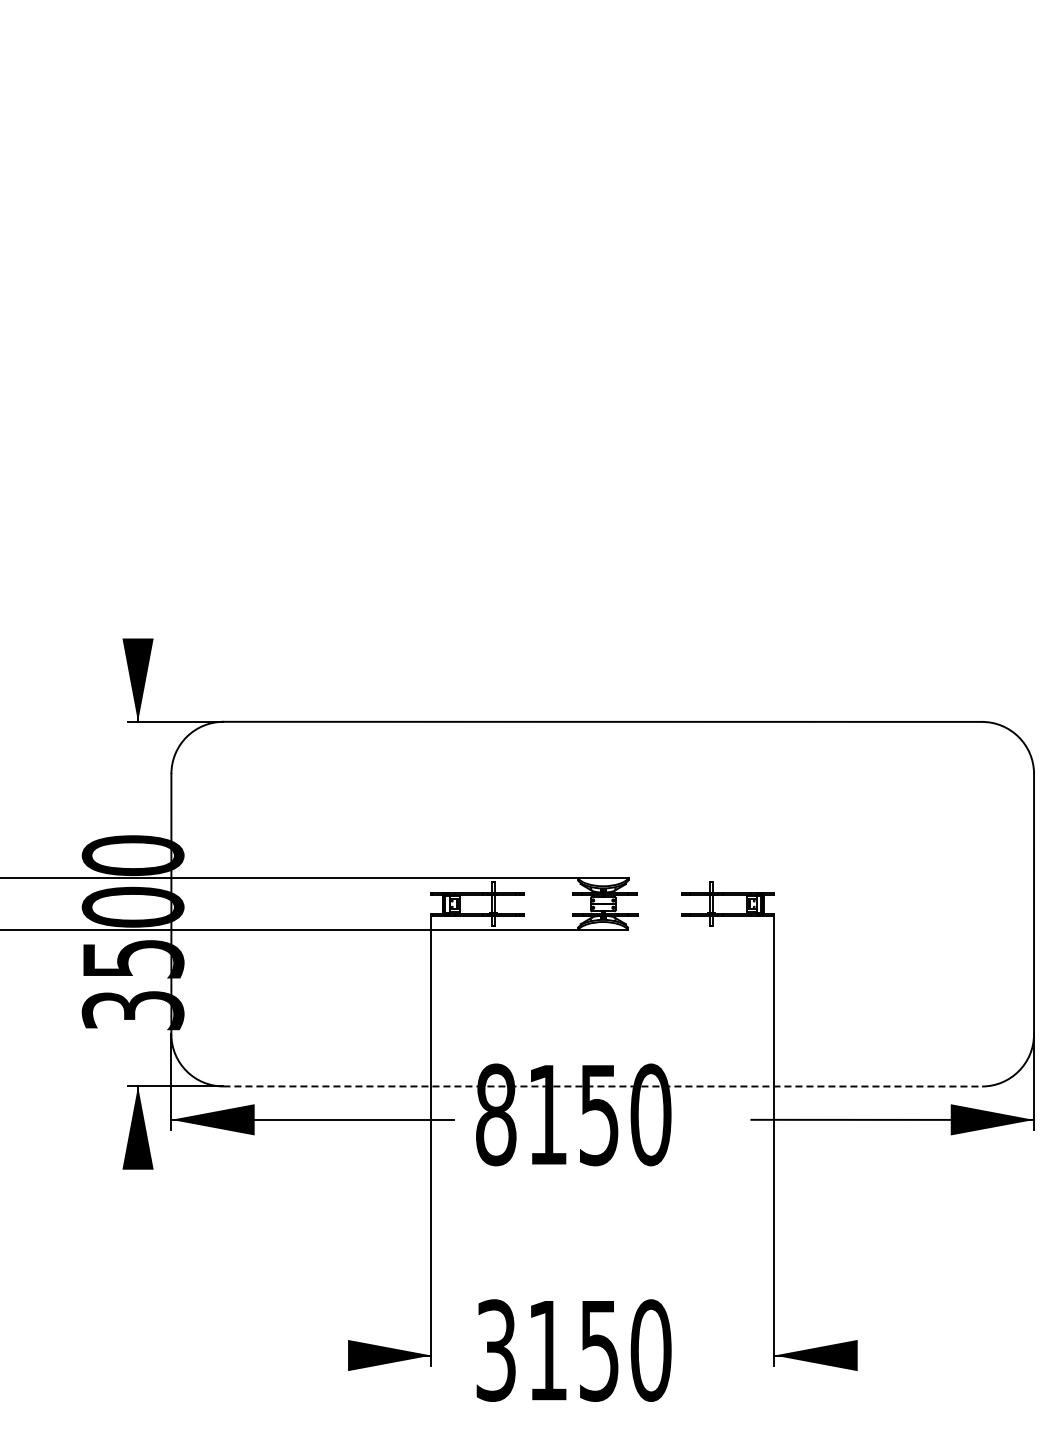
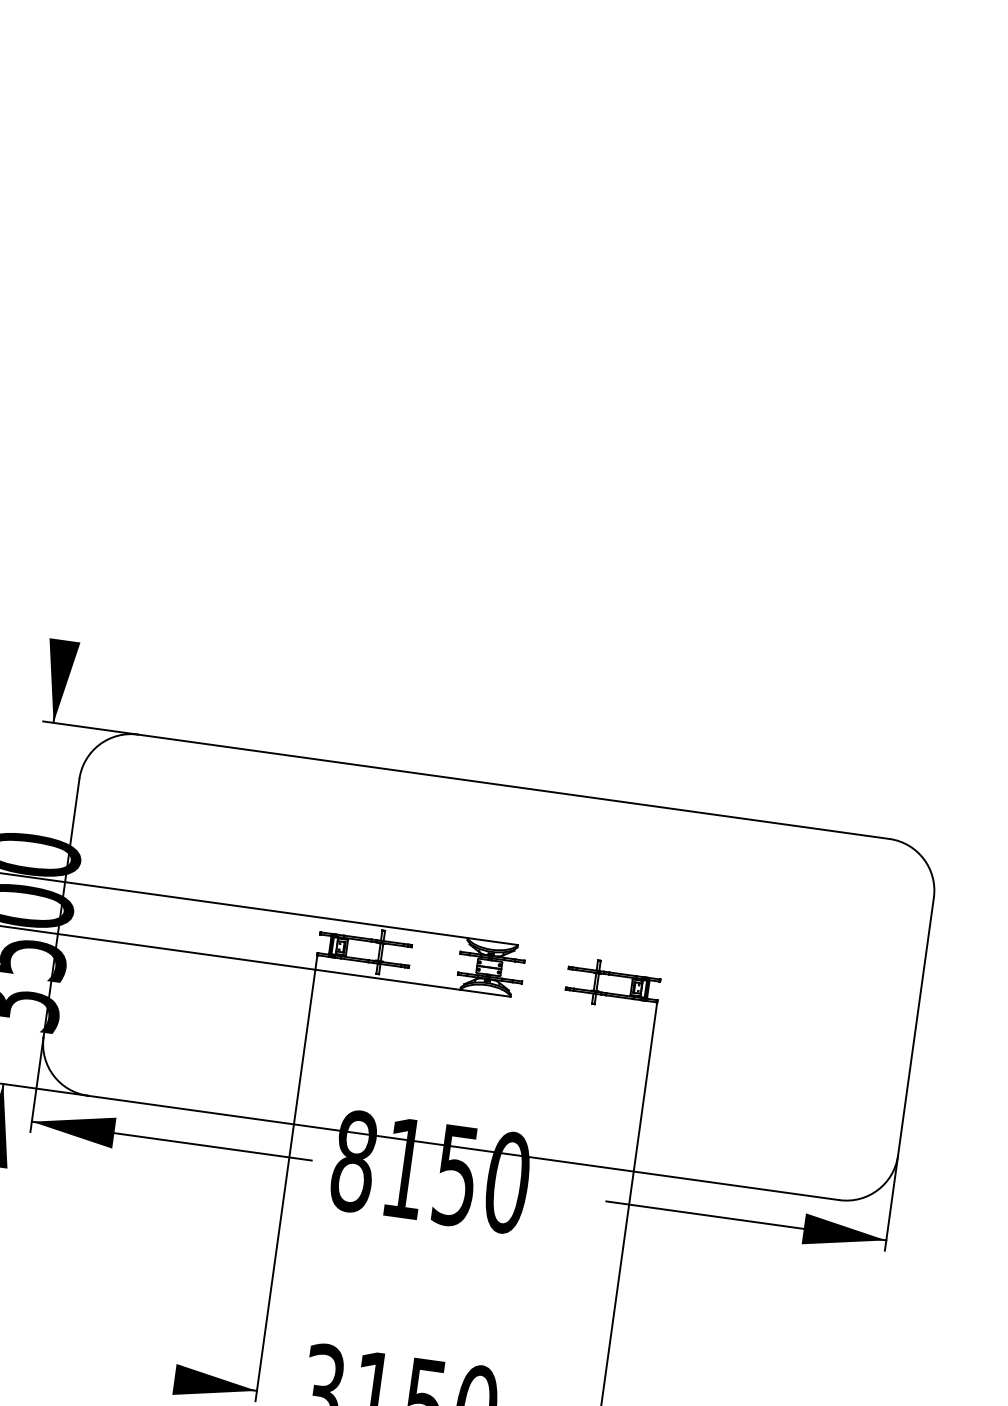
line: (603, 1086) -> (464, 1148), dashed -> solid

